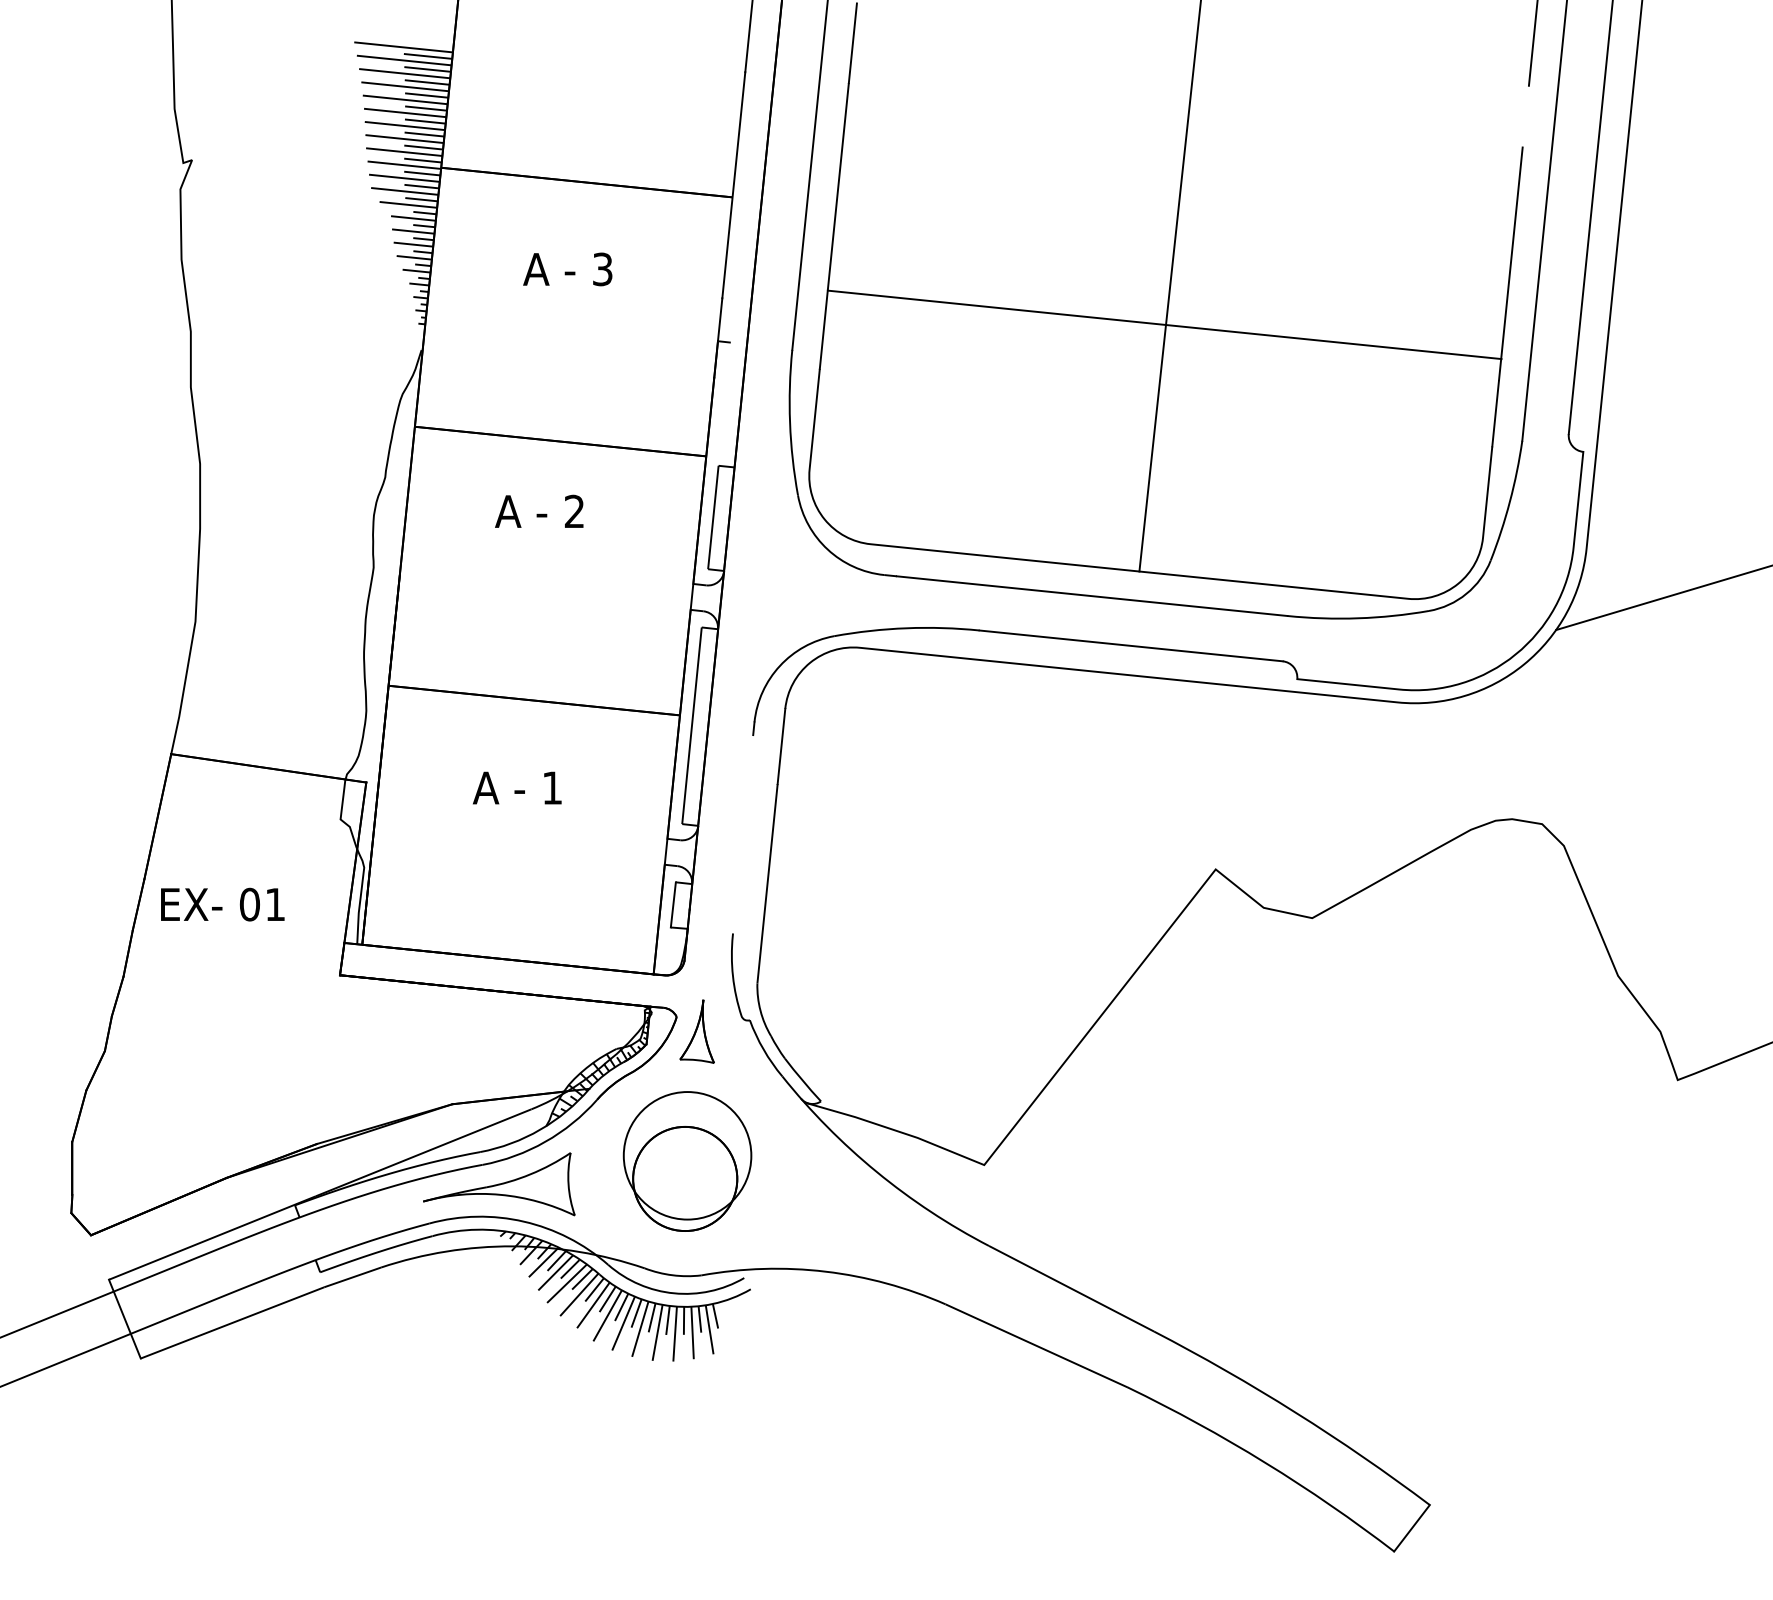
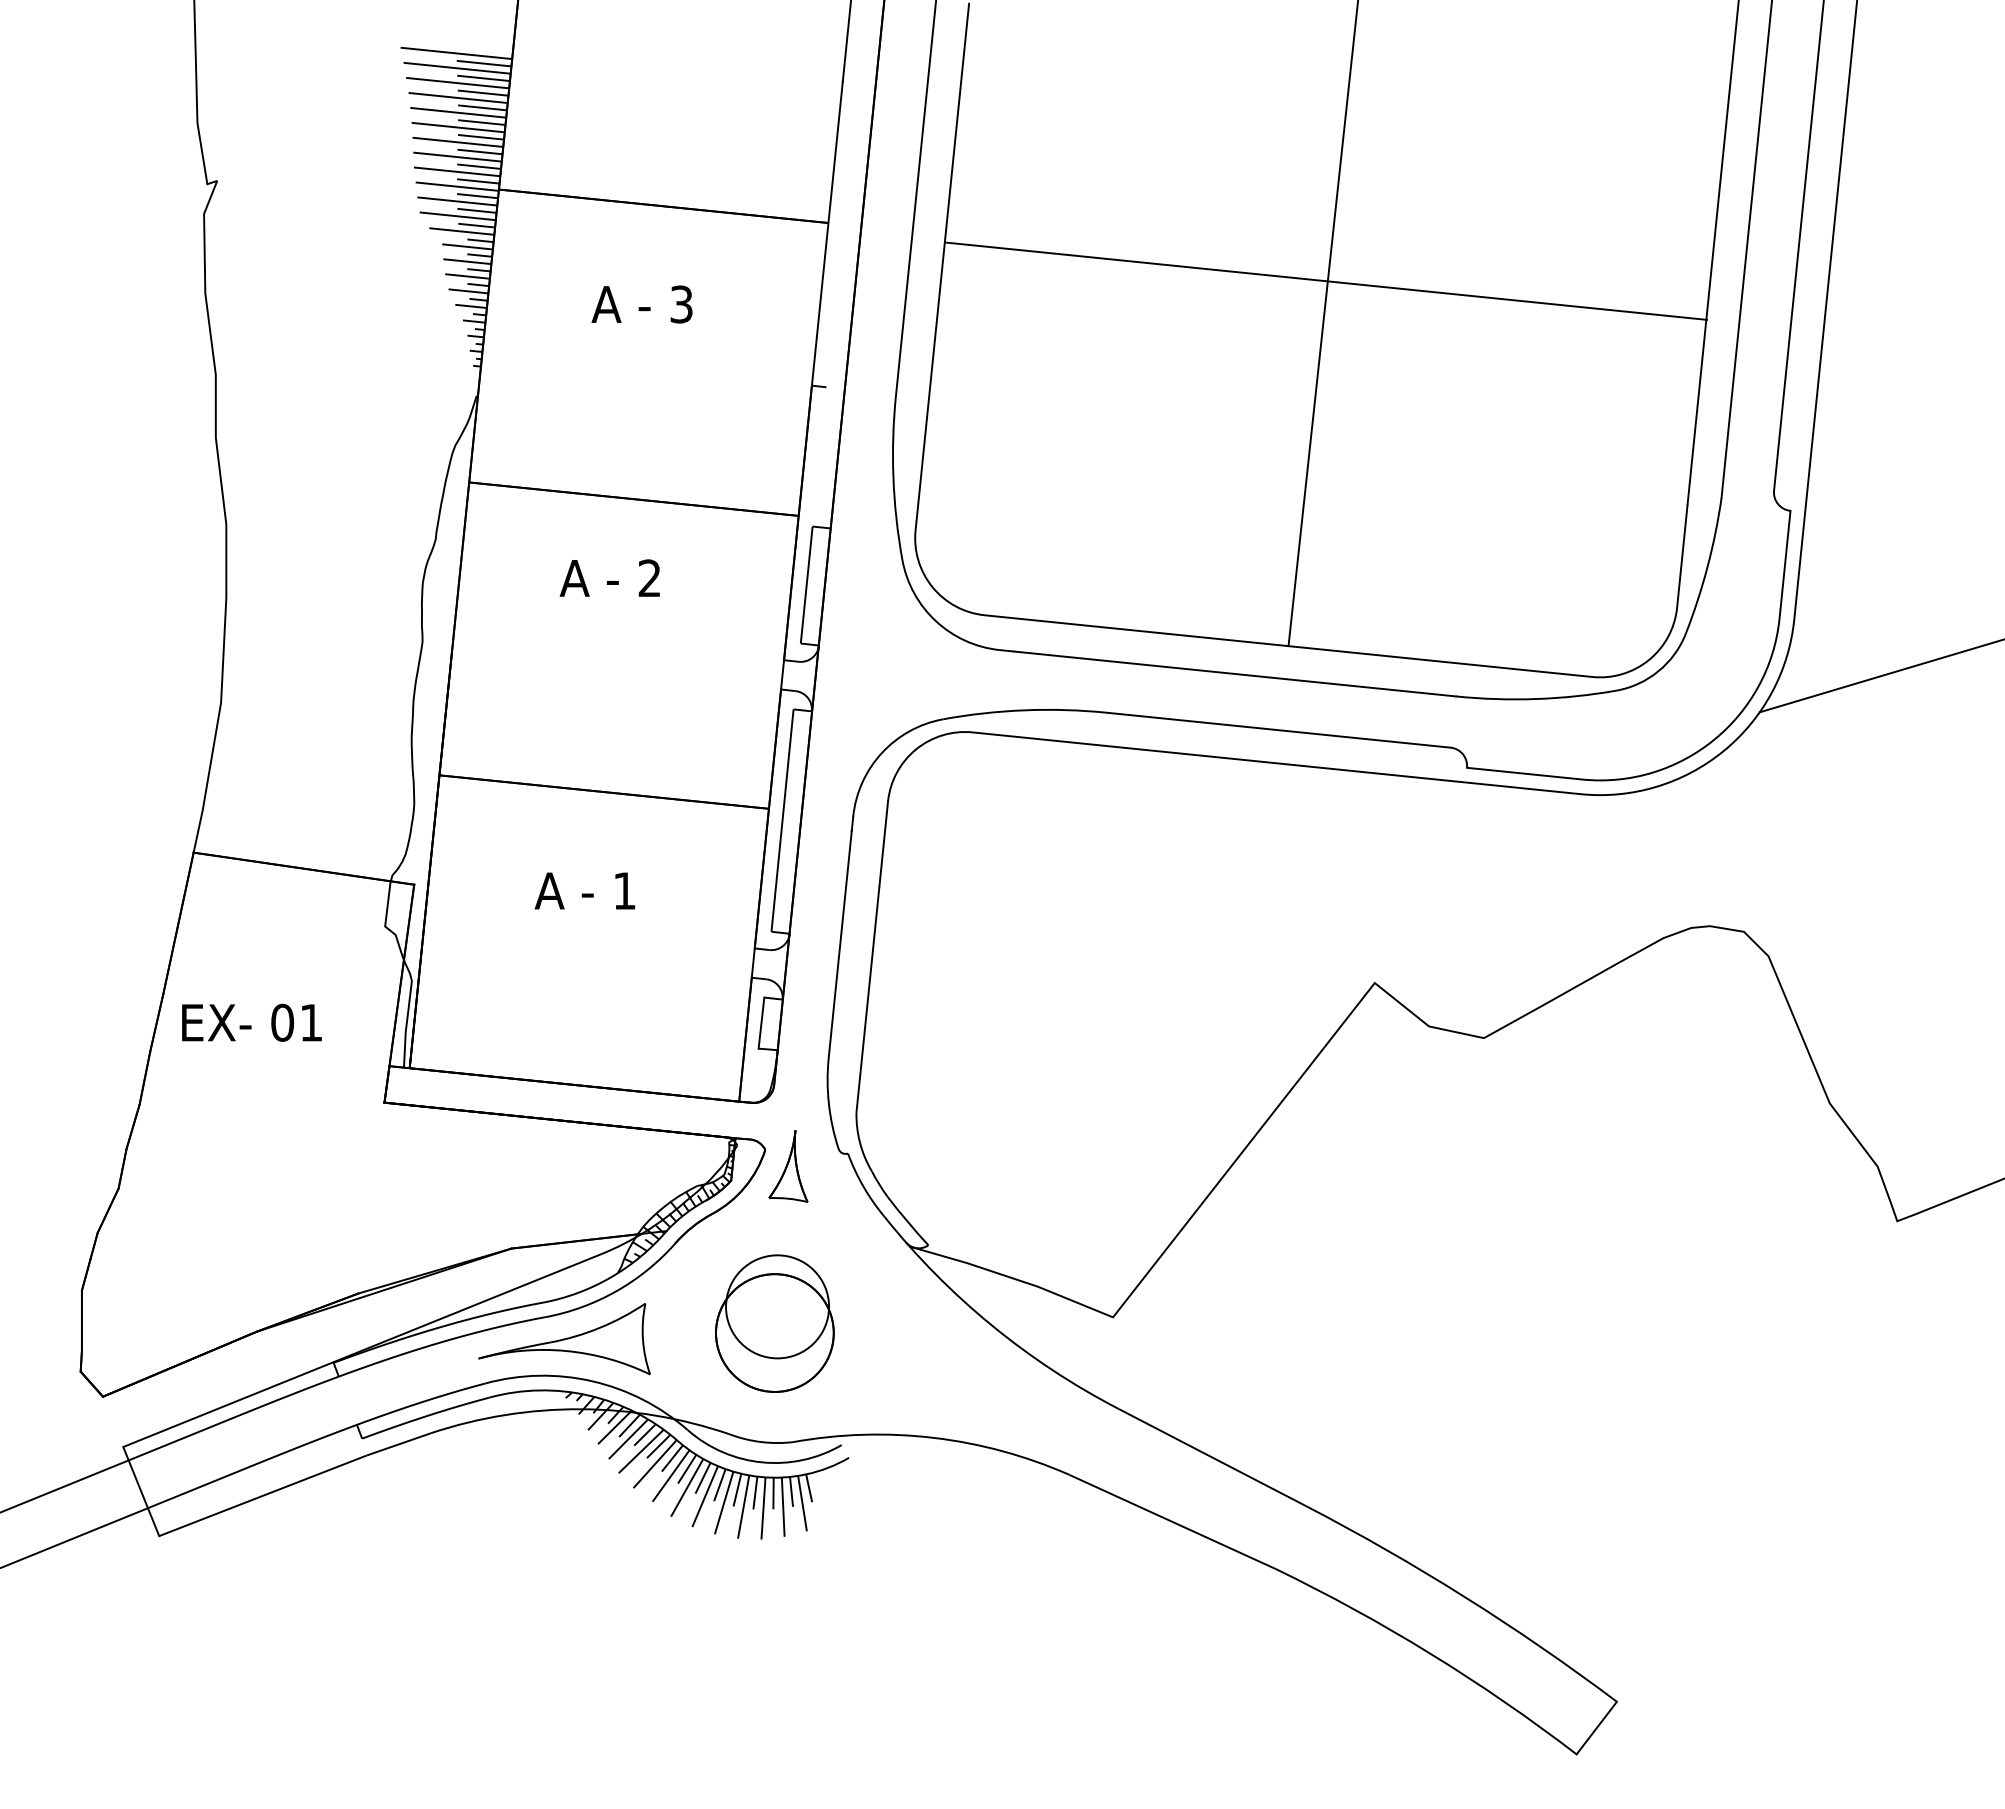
line: (1525, 116) -> (1725, 131), added
line: (1164, 324) -> (1325, 280), moved
line: (742, 834) -> (839, 943), added
circle: (687, 1155) -> (777, 1306), size x0.71

